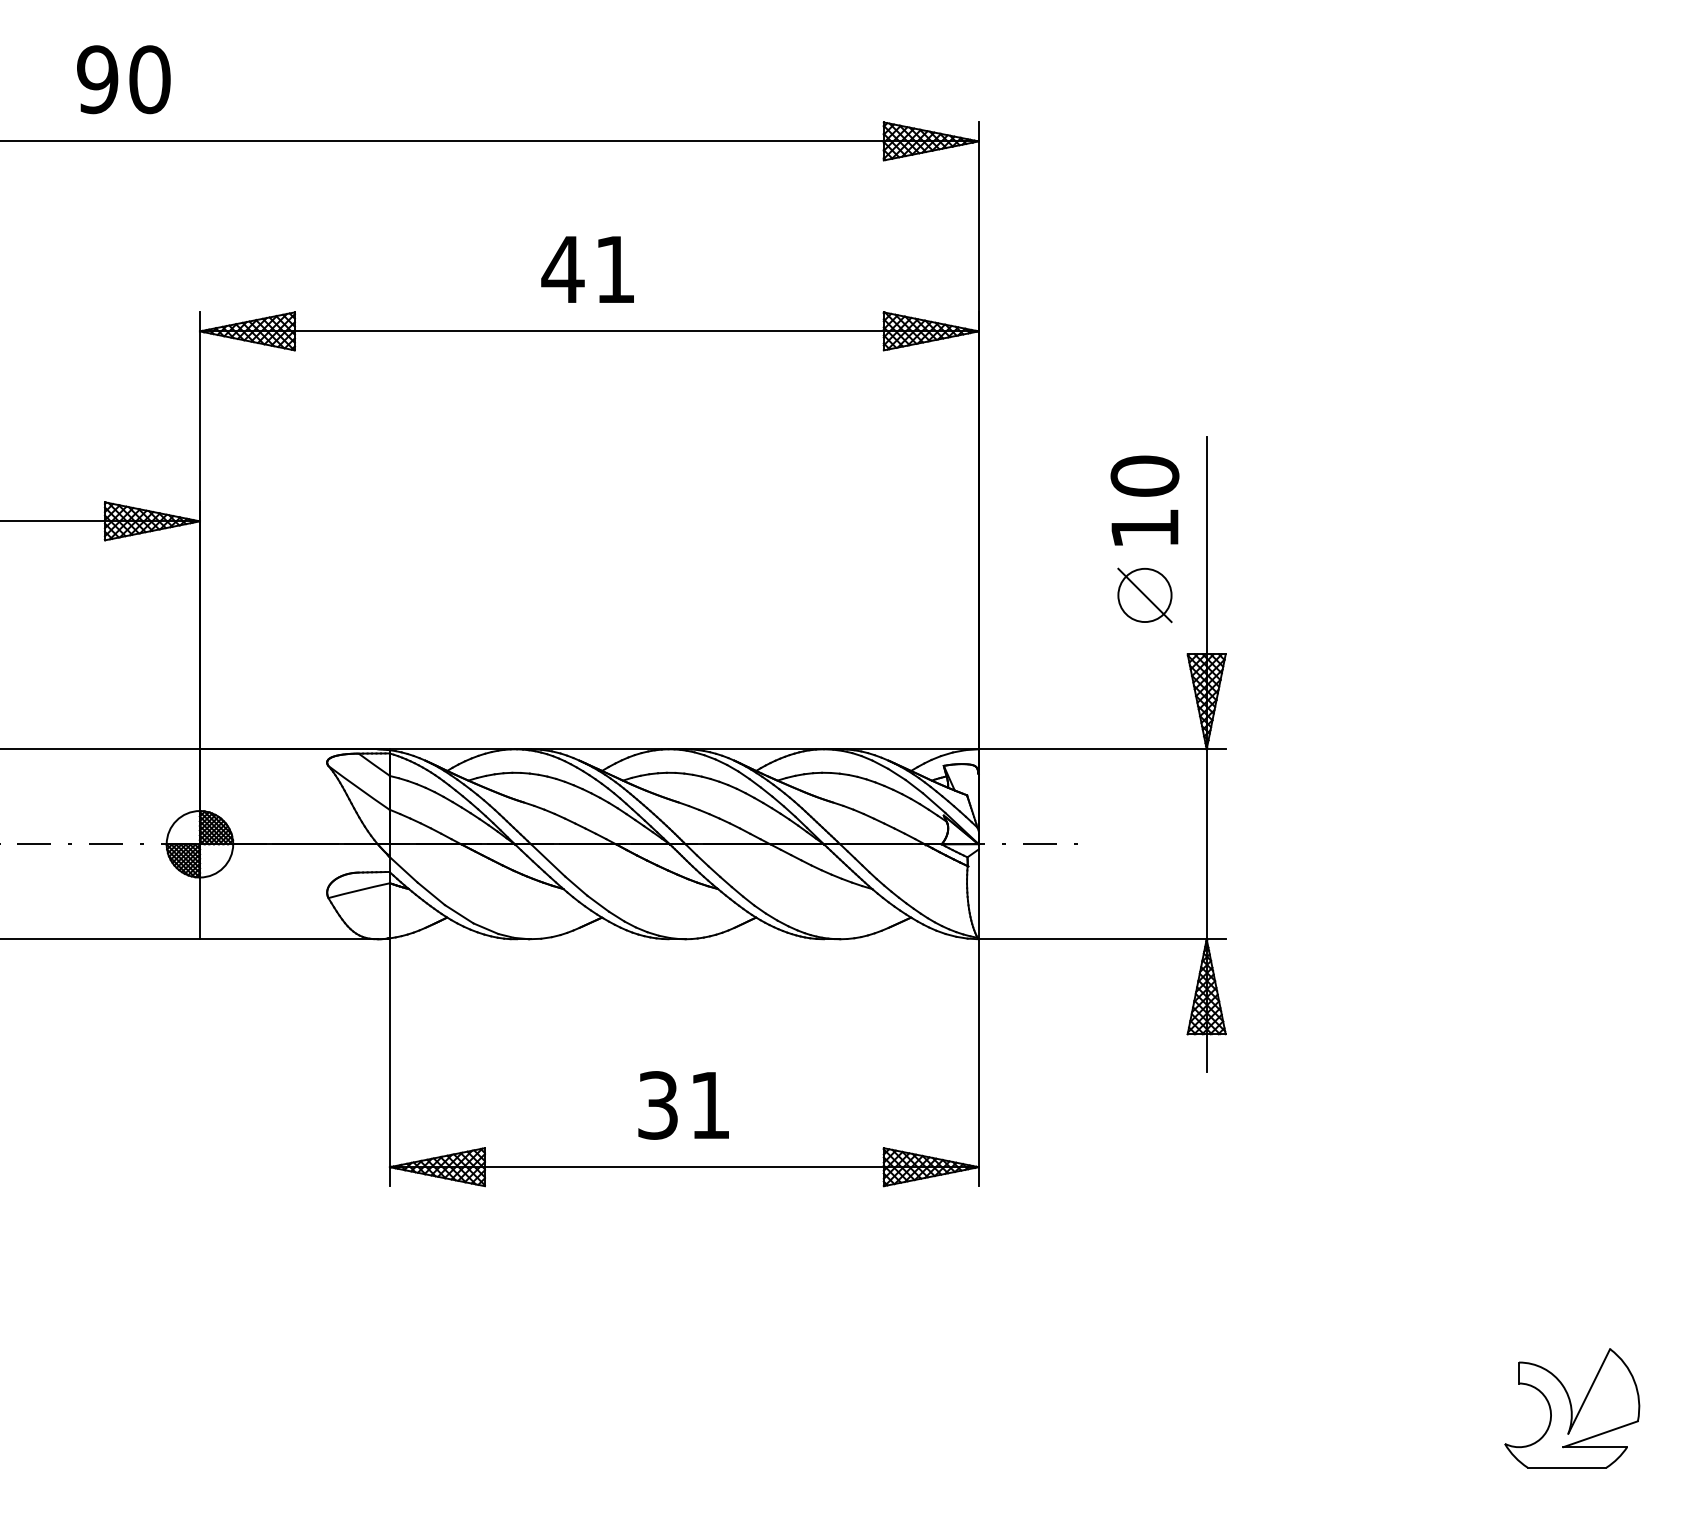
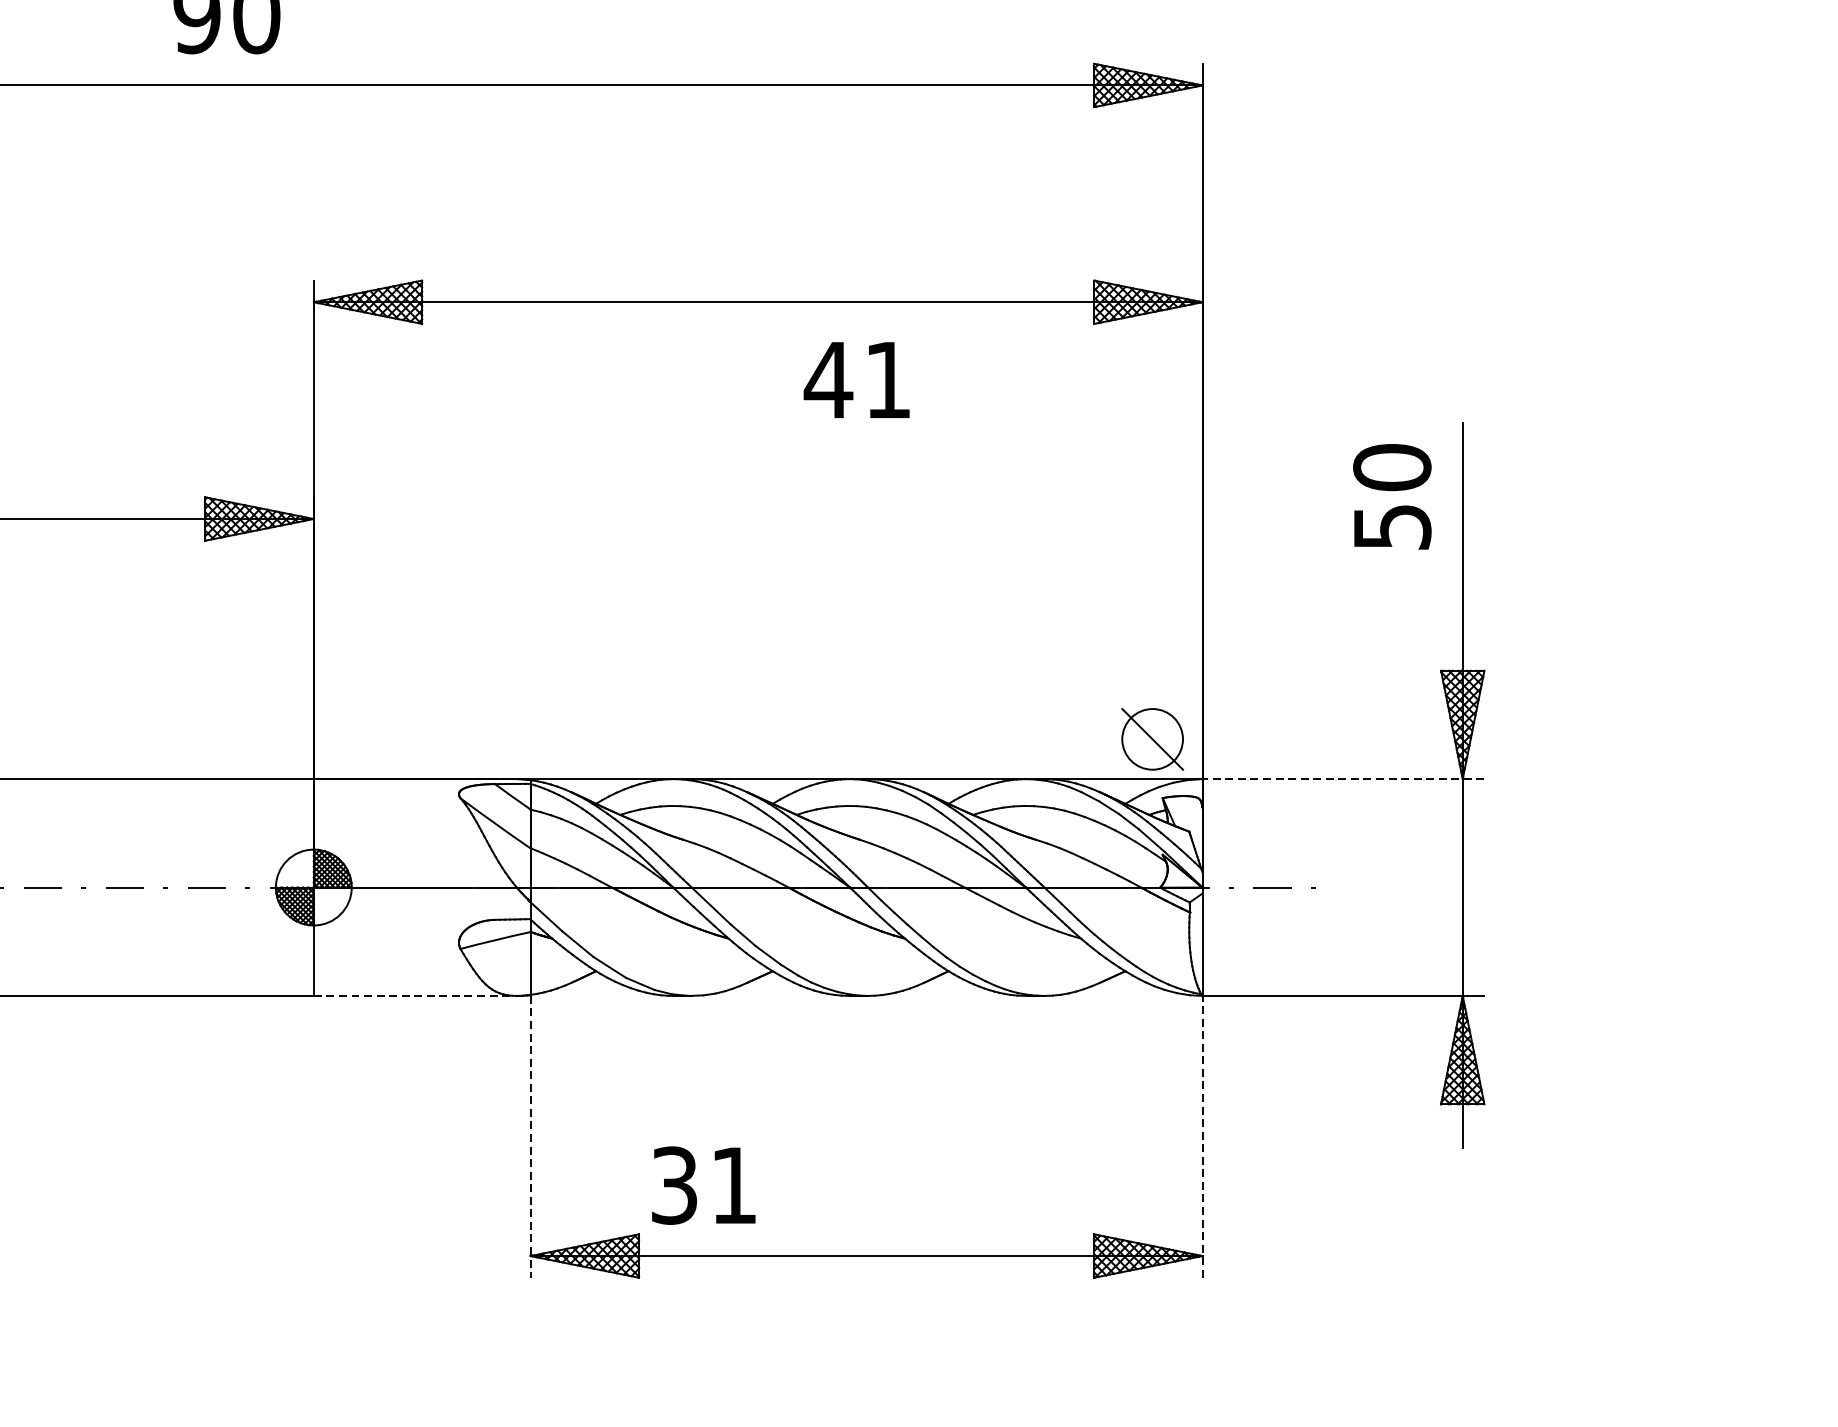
text: (587, 269) -> (856, 379), moved
text: (1145, 528) -> (1392, 527), 10 -> 50
part: (1144, 595) -> (1152, 739), moved
line: (1101, 749) -> (1342, 779), solid -> dashed
line: (288, 939) -> (414, 996), solid -> dashed
line: (978, 1062) -> (1202, 1136), solid -> dashed
line: (389, 1063) -> (530, 1137), solid -> dashed
text: (683, 1105) -> (703, 1185), moved

